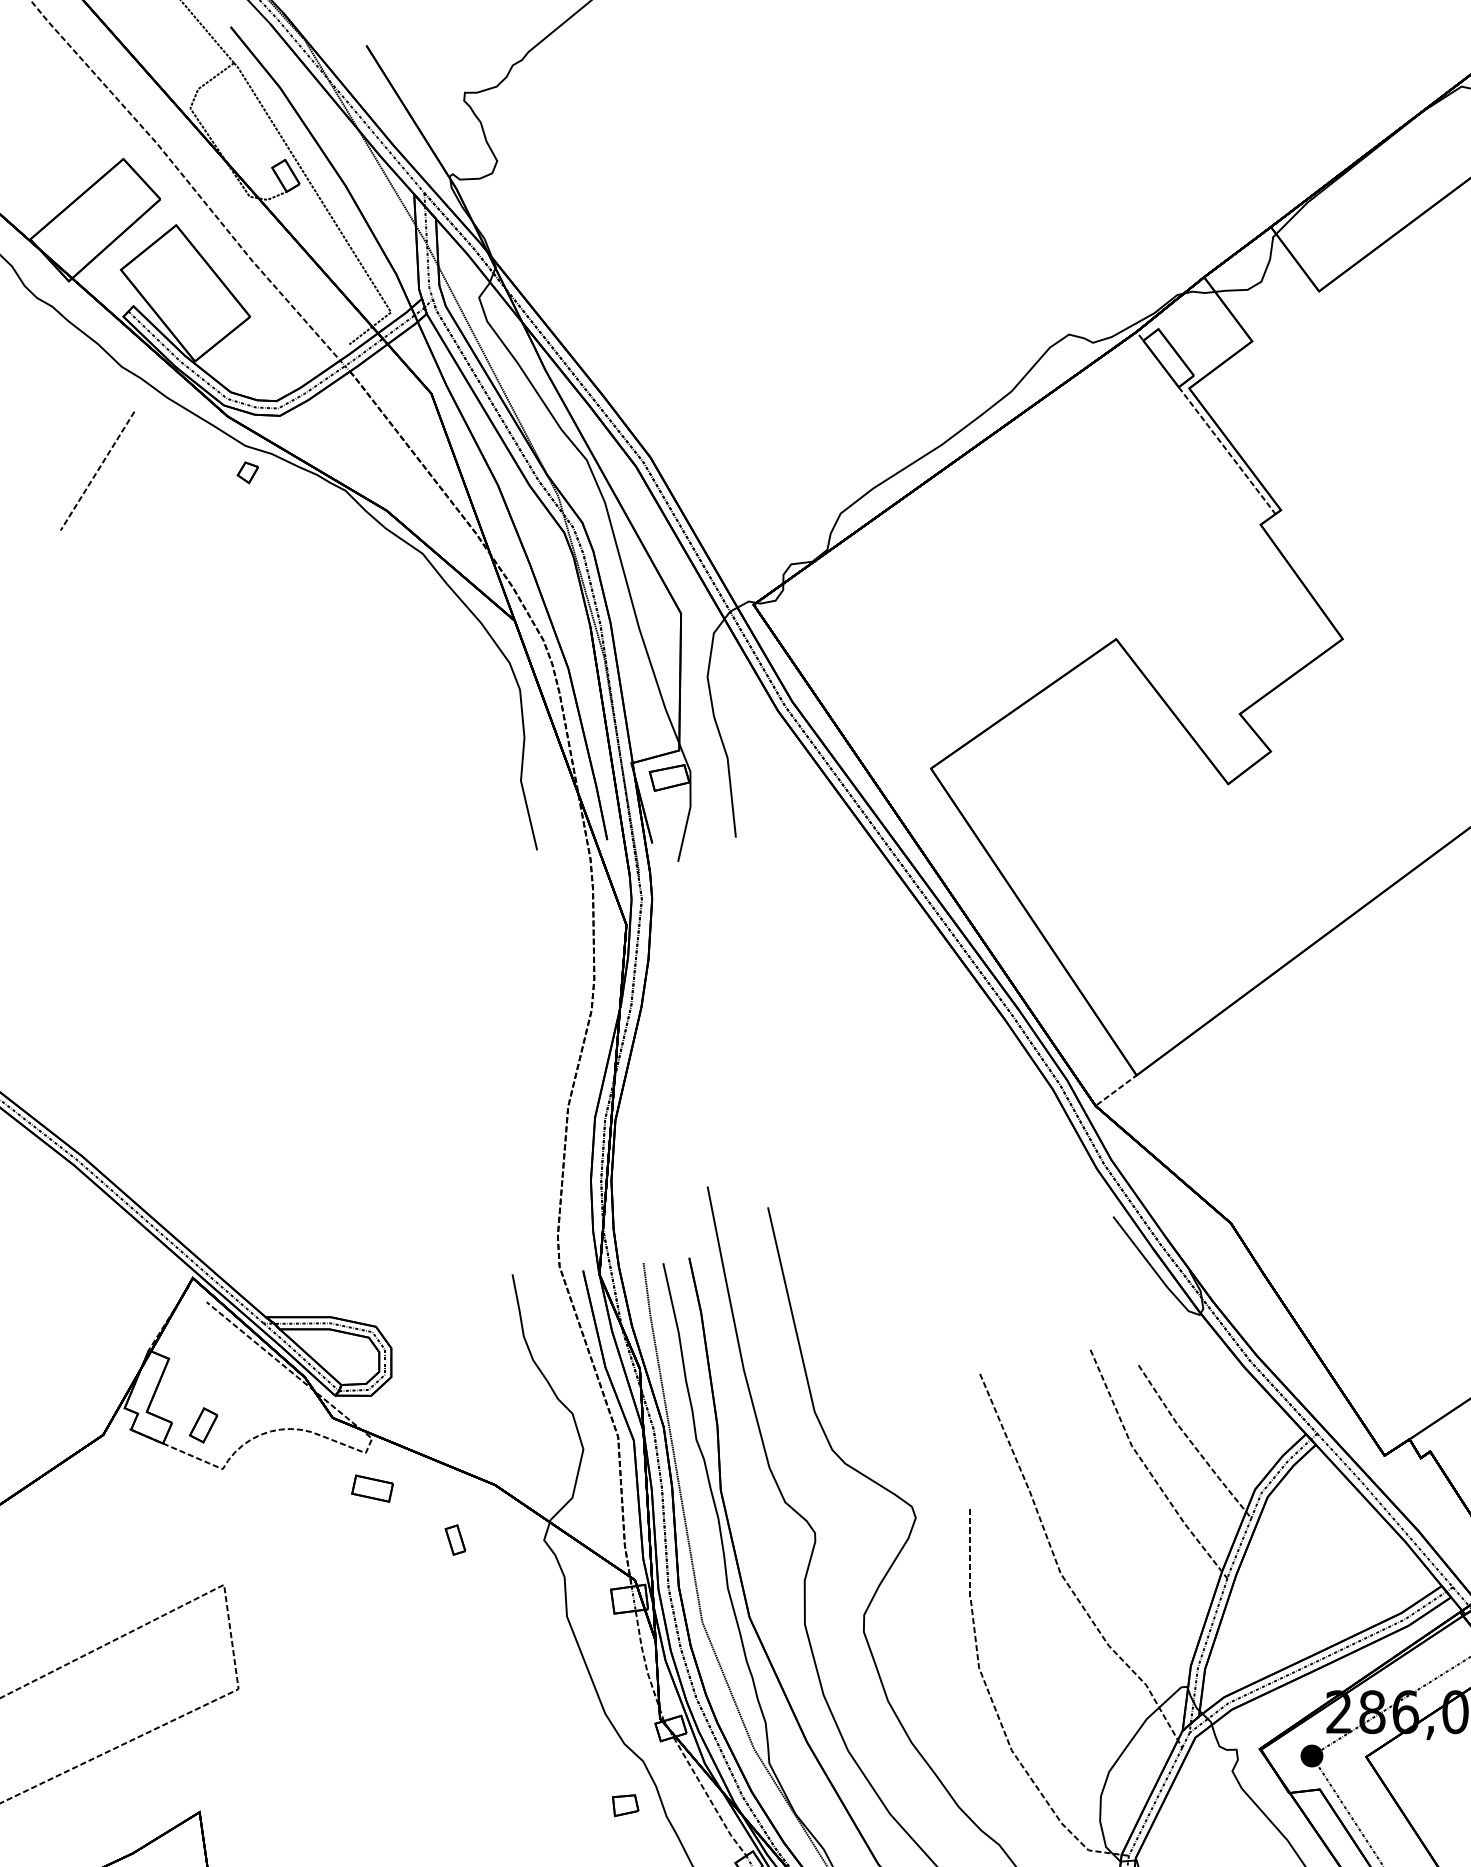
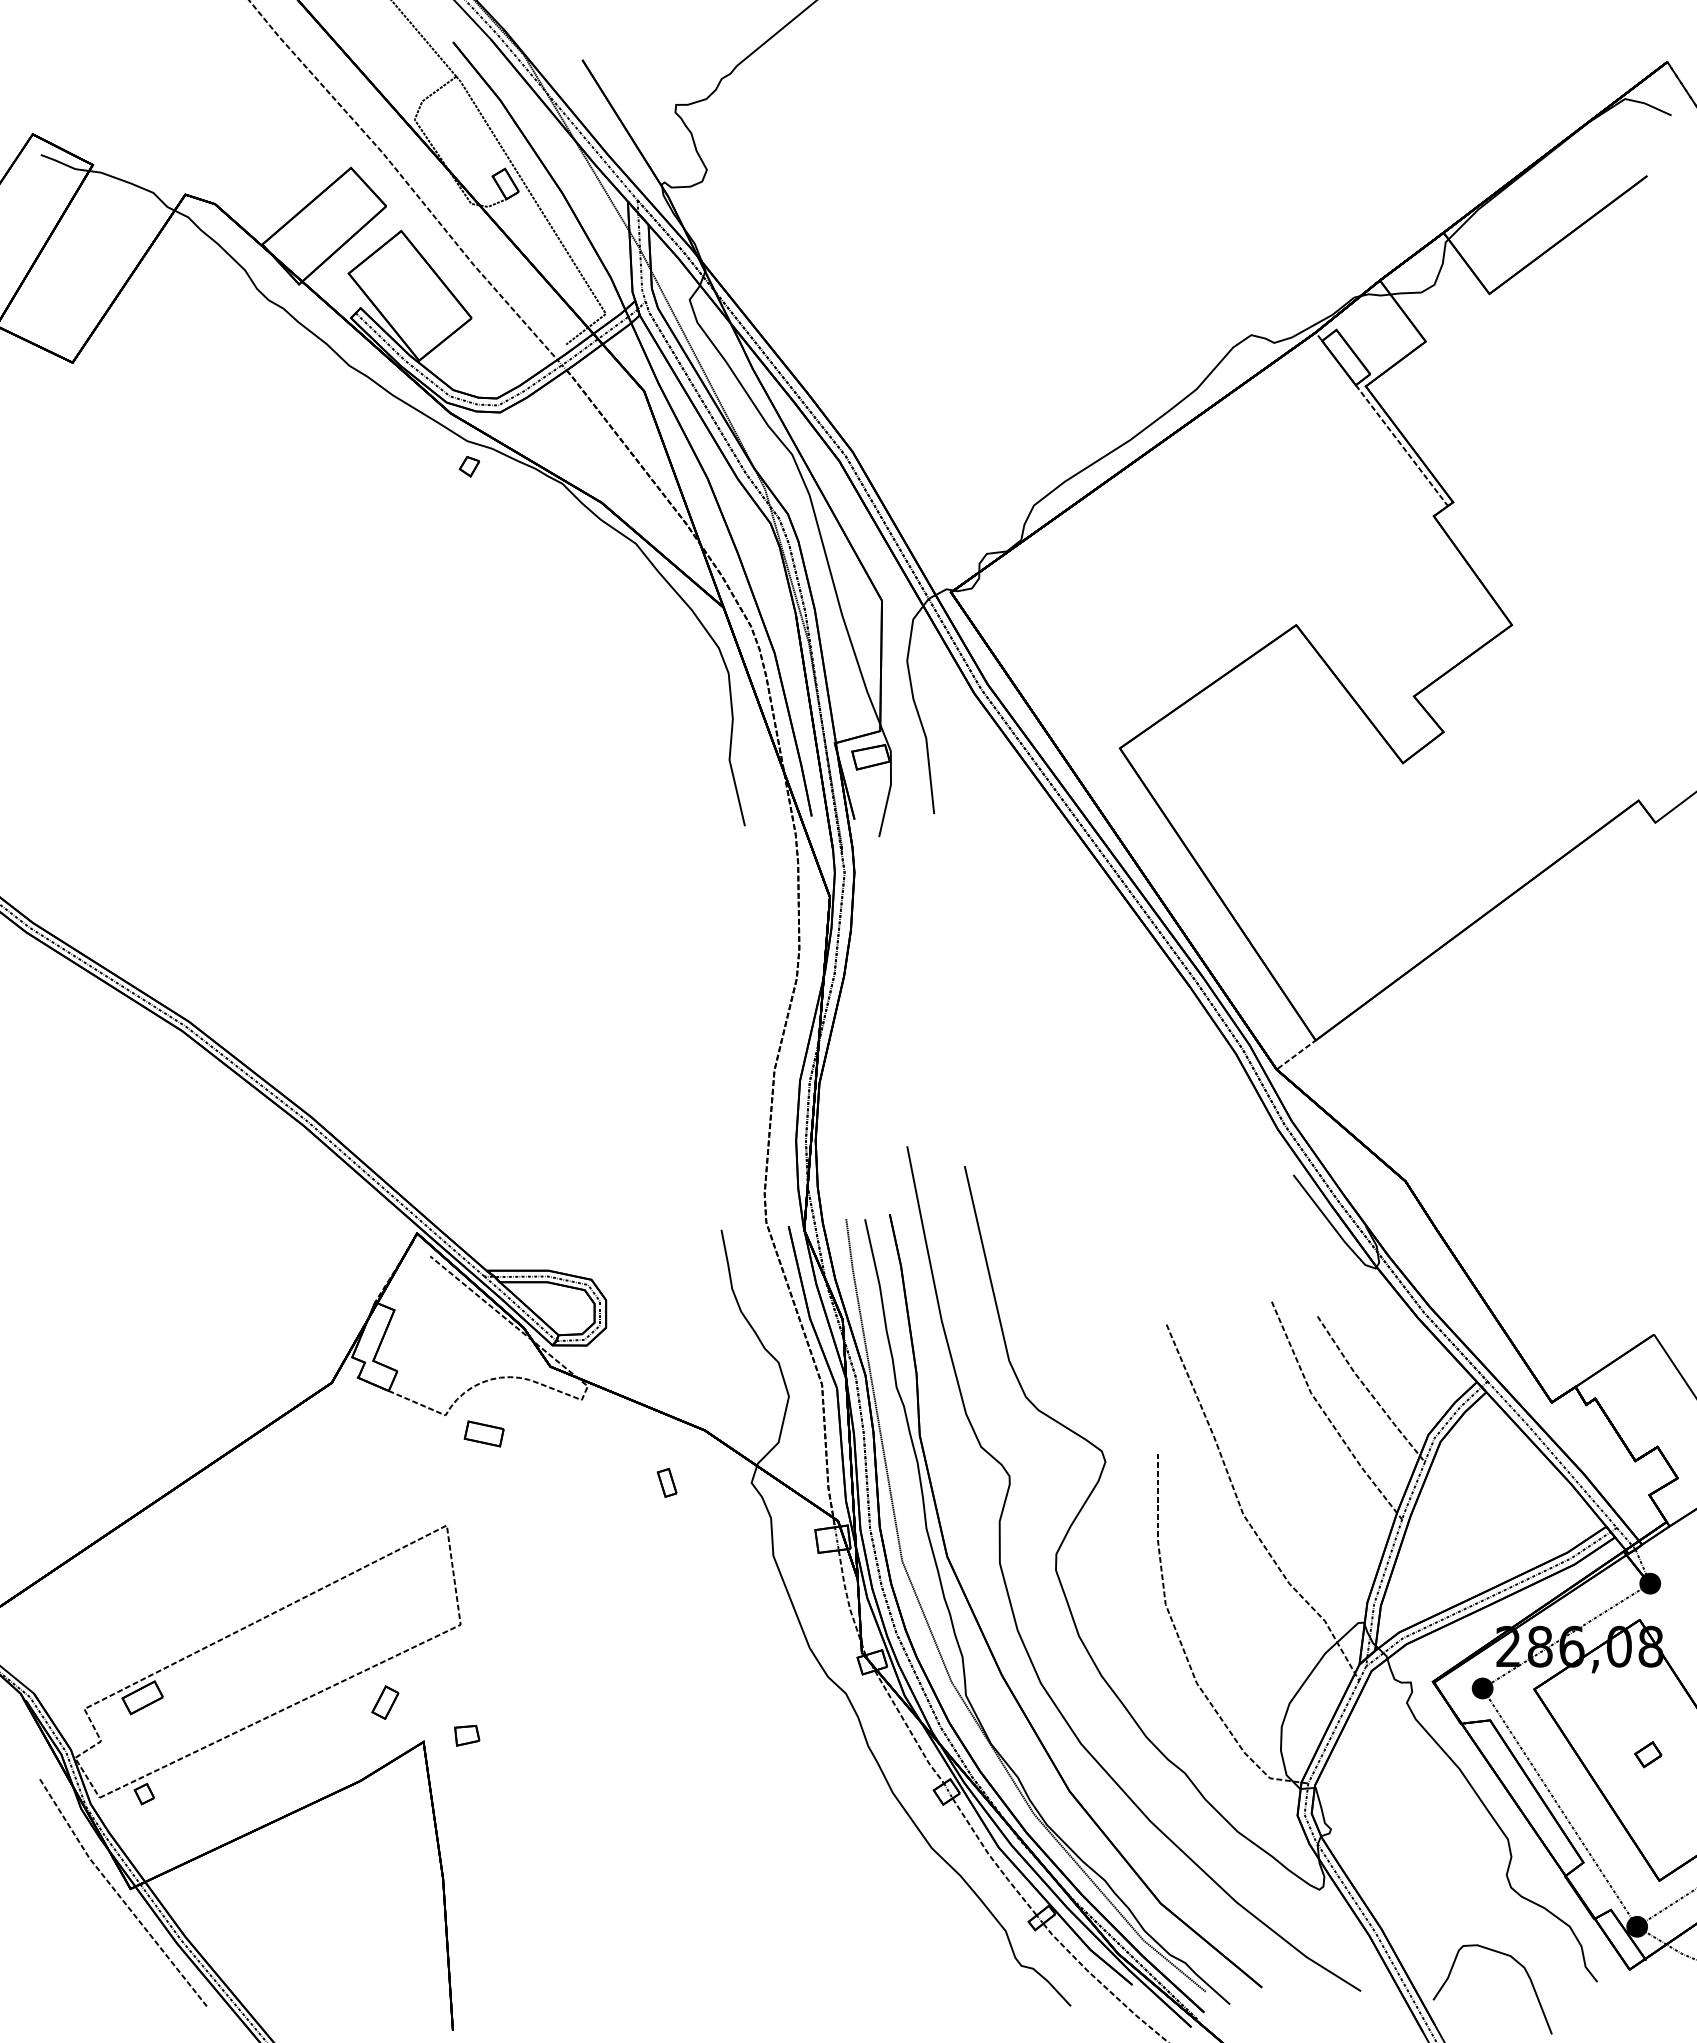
line: (97, 470) -> (326, 464), removed
part: (203, 1425) -> (385, 1702), moved
part: (371, 1488) -> (483, 1433), moved
part: (625, 1805) -> (467, 1735), moved

